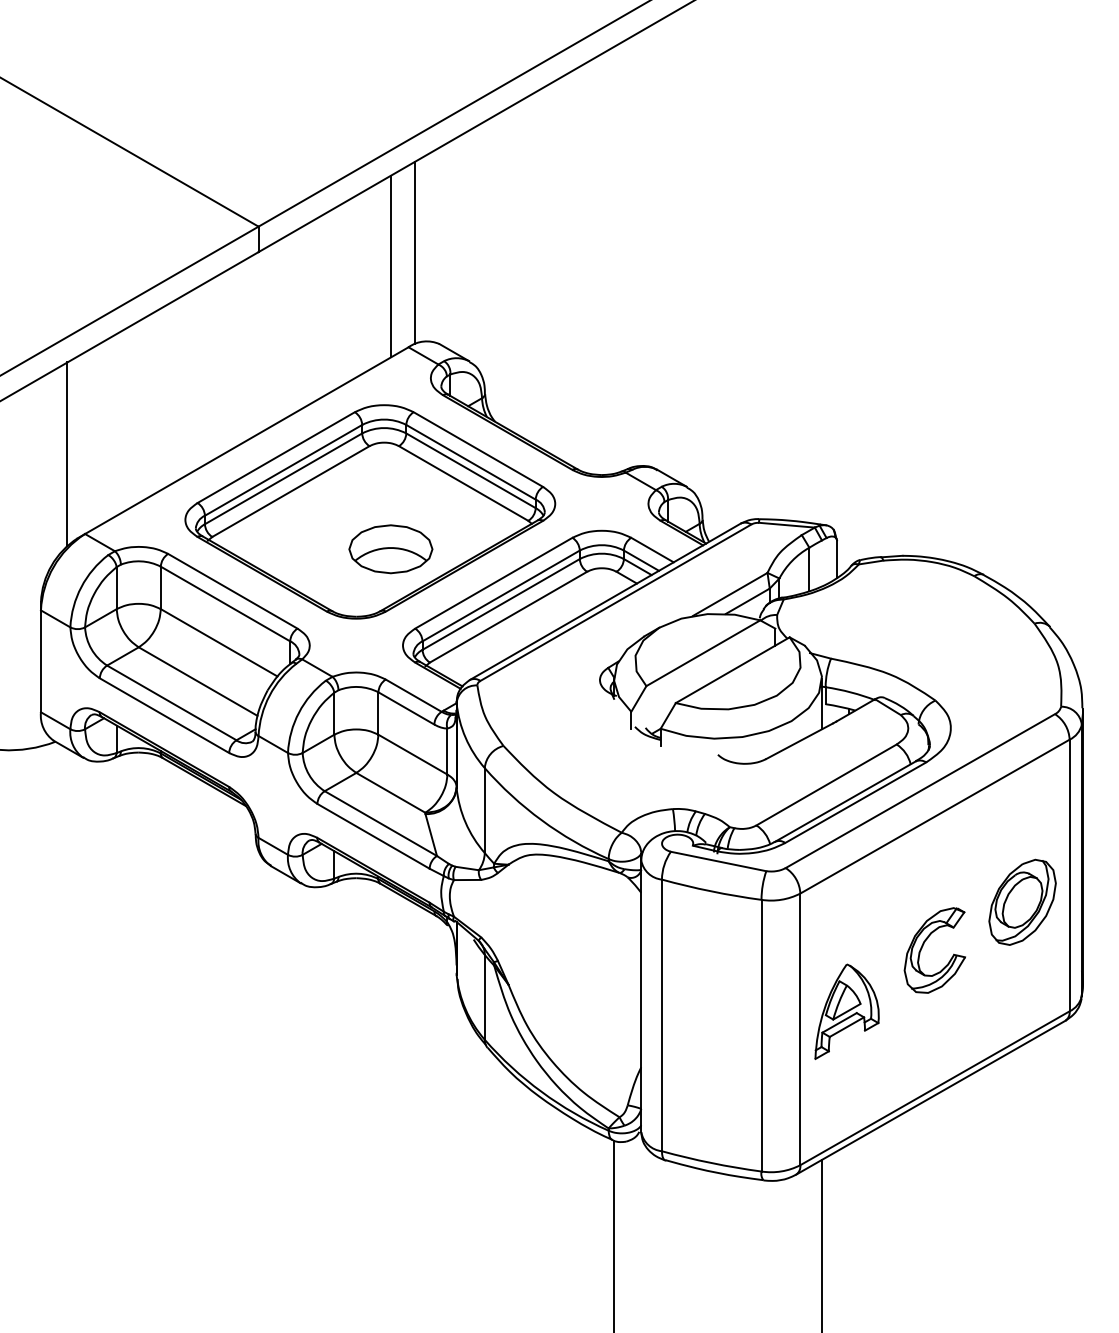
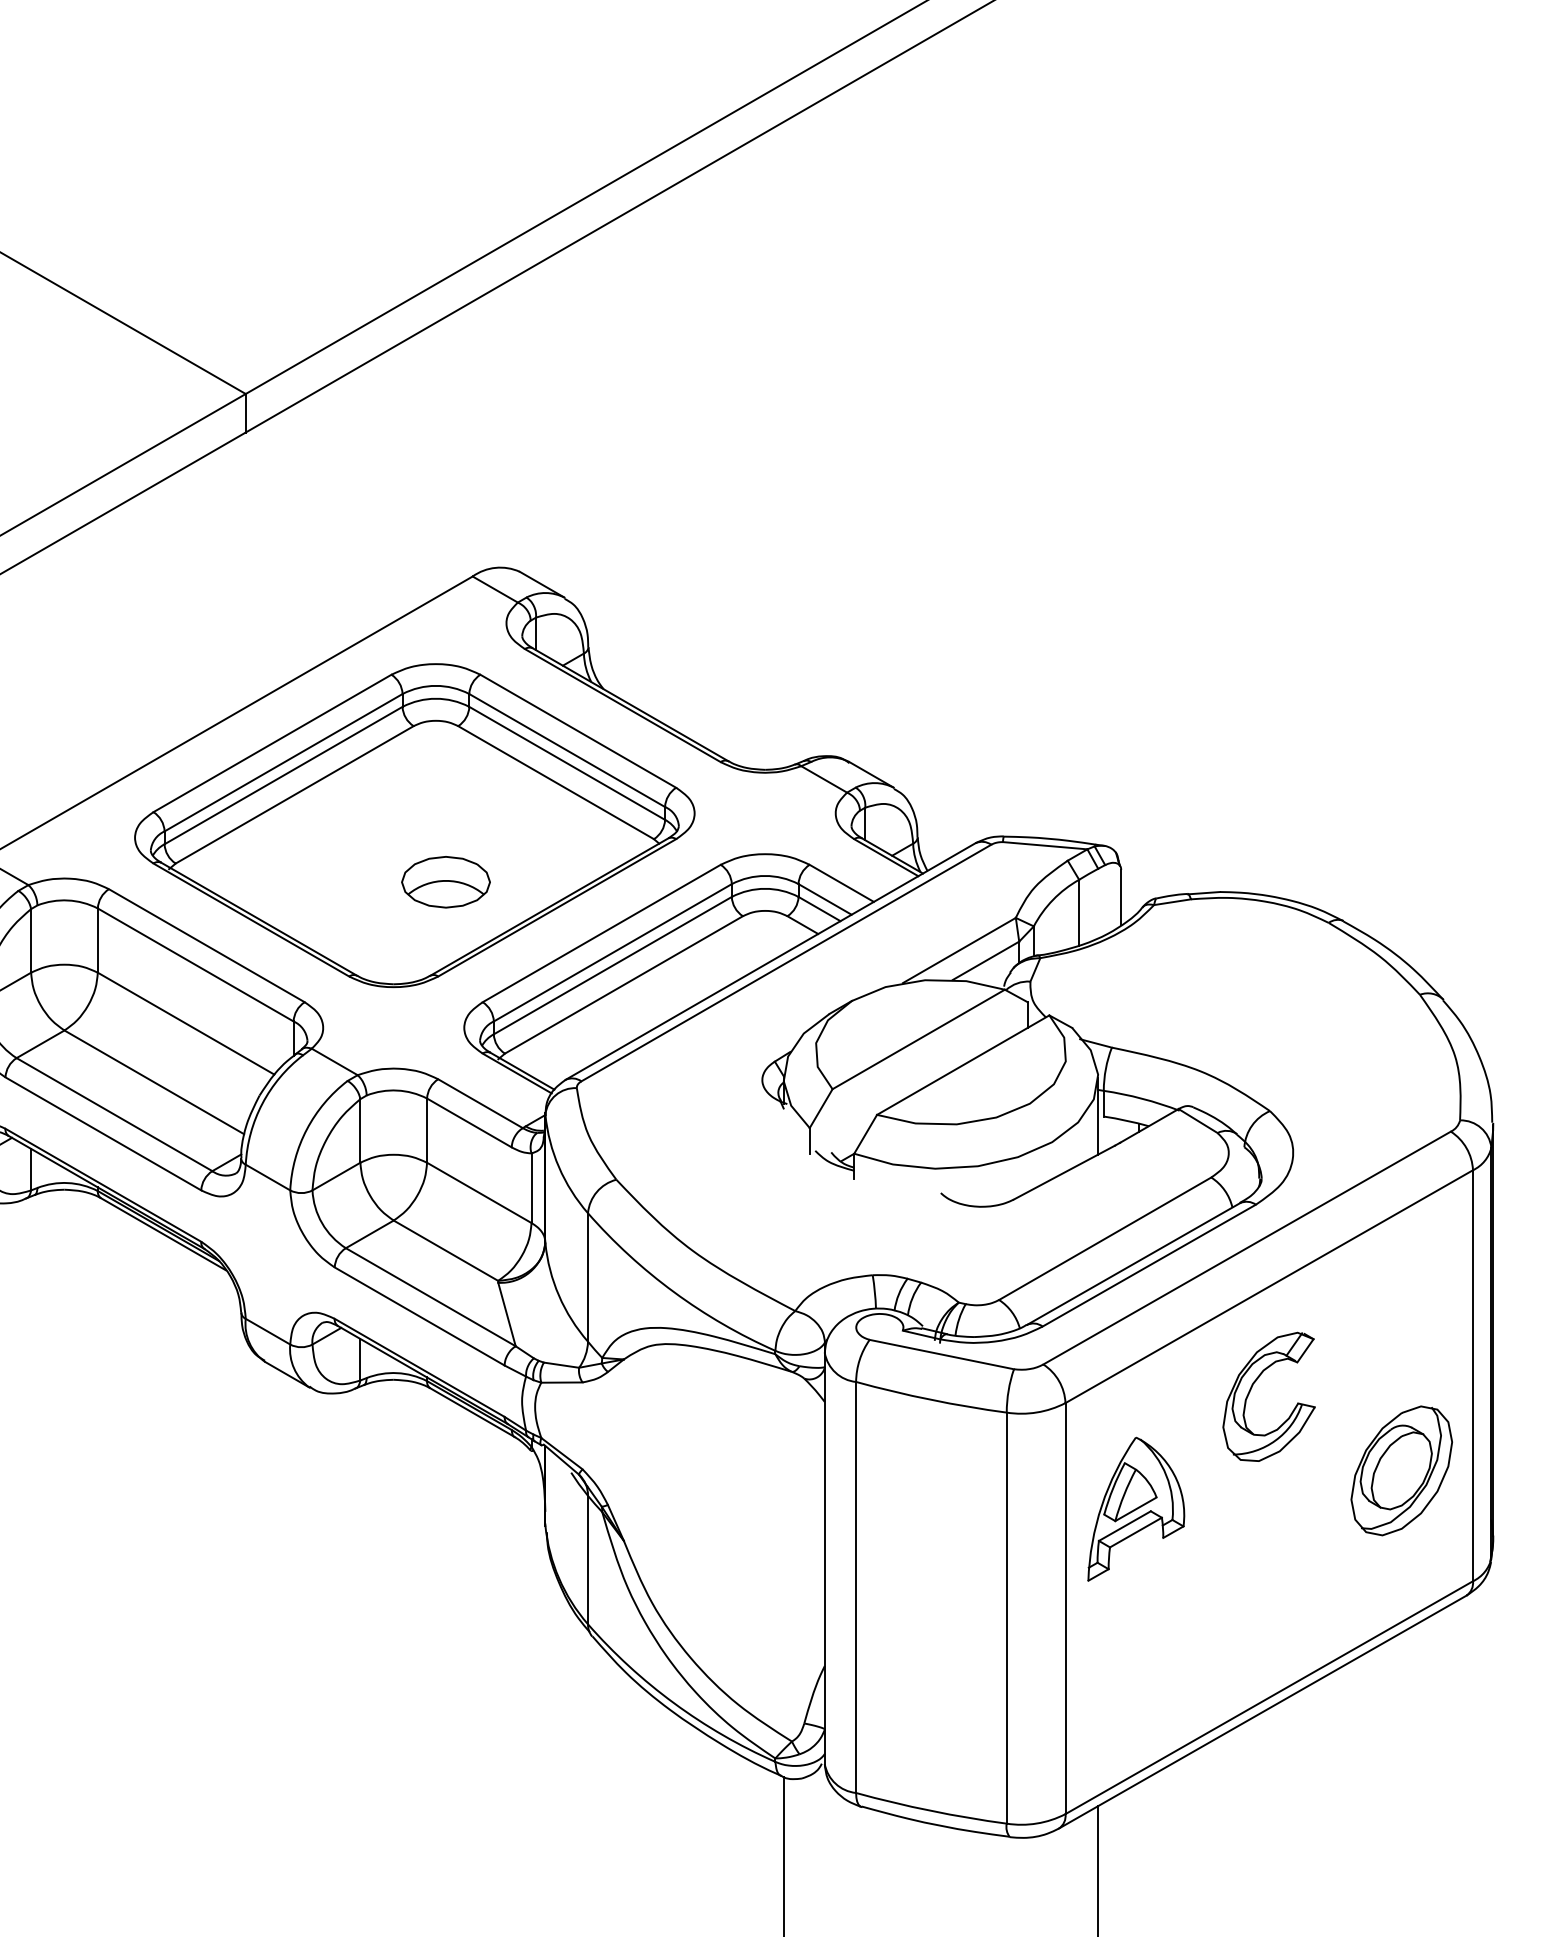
line: (415, 252) -> (483, 433), removed
line: (390, 266) -> (445, 454), removed
part: (390, 549) -> (445, 882), size x0.7
part: (1022, 901) -> (1401, 1469), moved
part: (924, 944) -> (1253, 1387), moved
part: (846, 1011) -> (1135, 1508), moved

